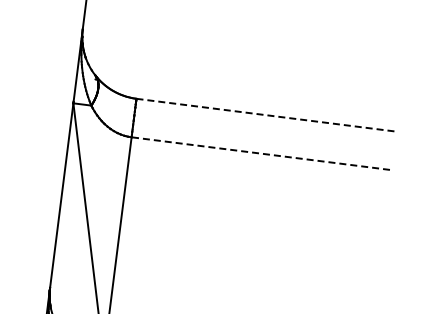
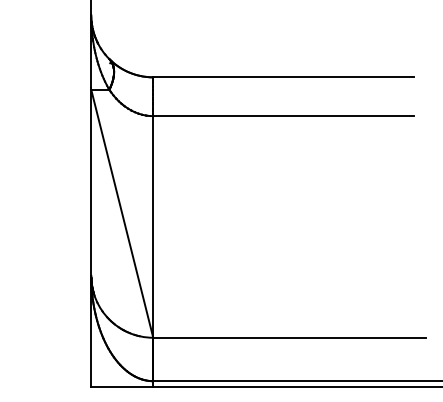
line: (265, 115) -> (283, 77), dashed -> solid
line: (259, 153) -> (282, 116), dashed -> solid

